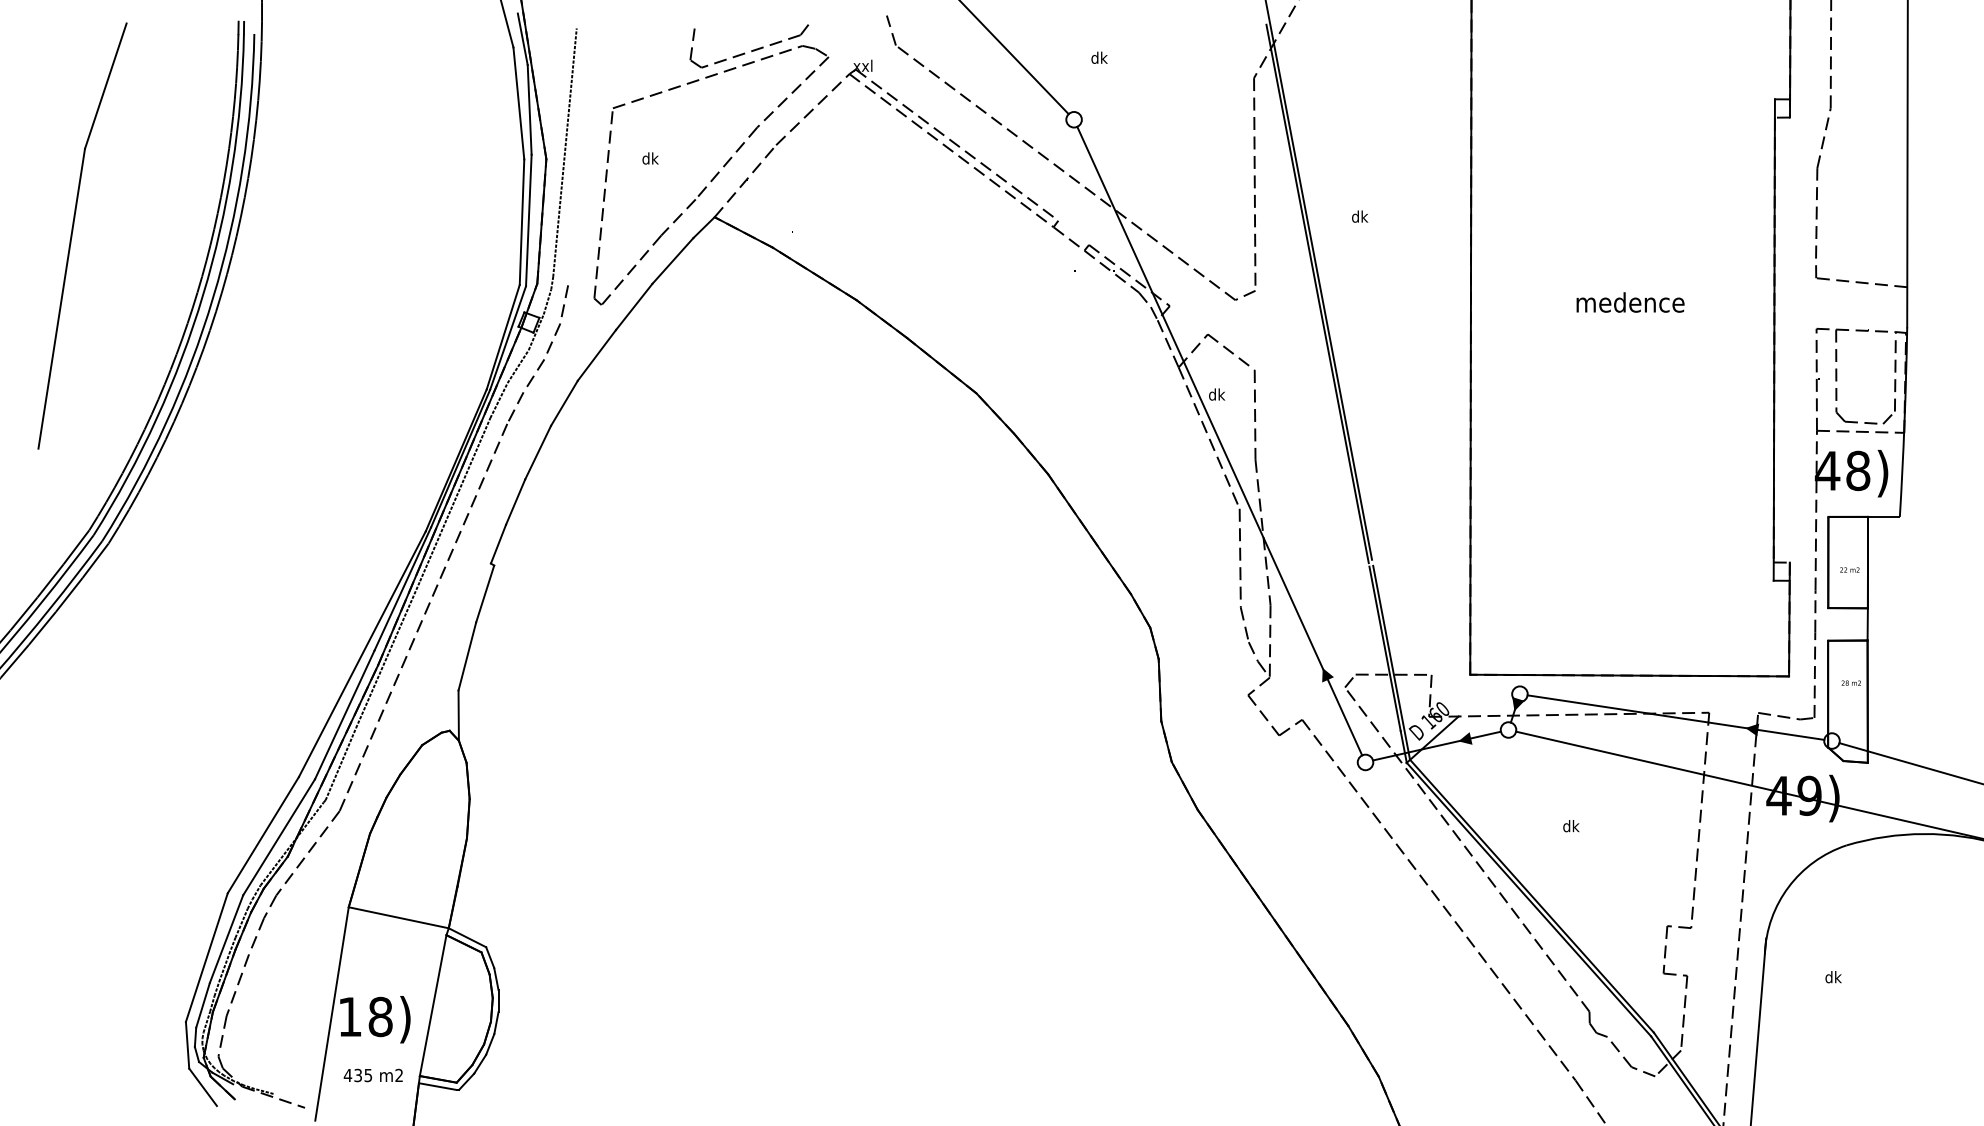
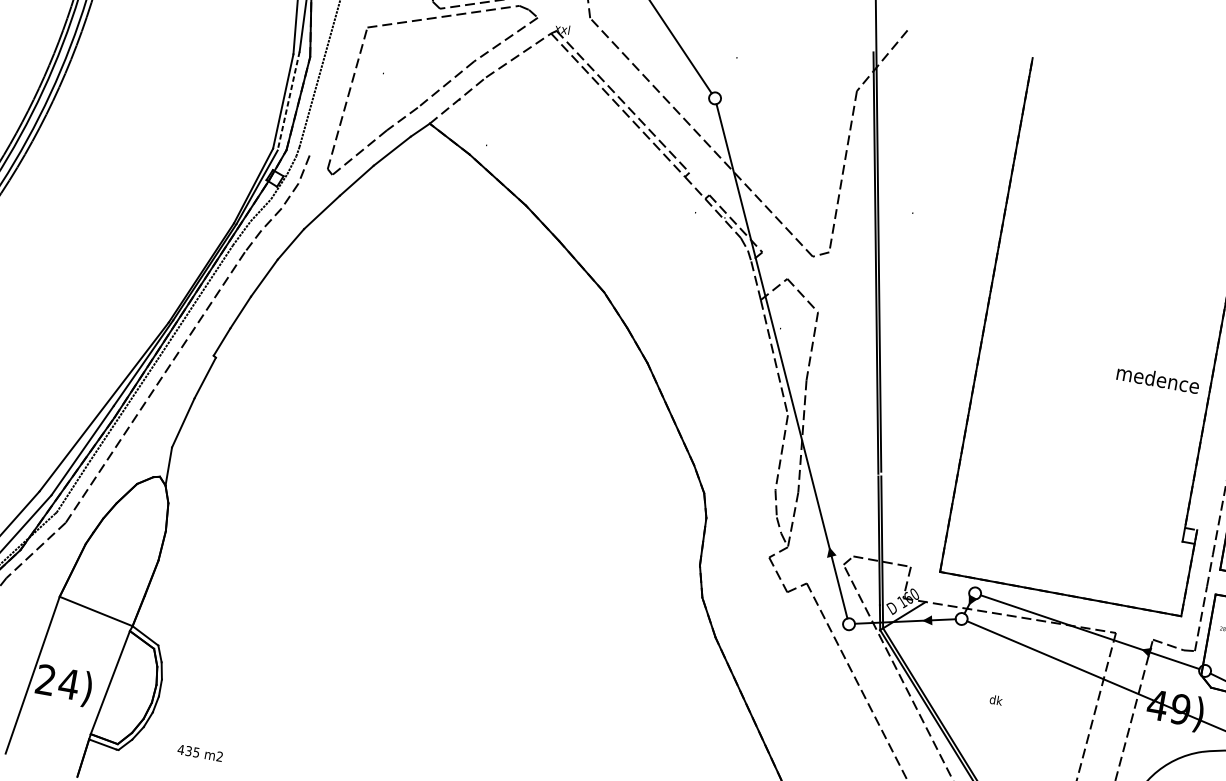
text: (1099, 57) -> (742, 54), dk -> .
text: (650, 158) -> (389, 70), dk -> .
text: (1360, 216) -> (918, 210), dk -> .
line: (528, 220) -> (288, 101), solid -> dashed
text: (1630, 302) -> (1158, 379), moved
text: (1217, 394) -> (786, 325), dk -> .
text: (365, 1016) -> (57, 681), 18) -> 24)
text: (372, 1075) -> (199, 753), moved

